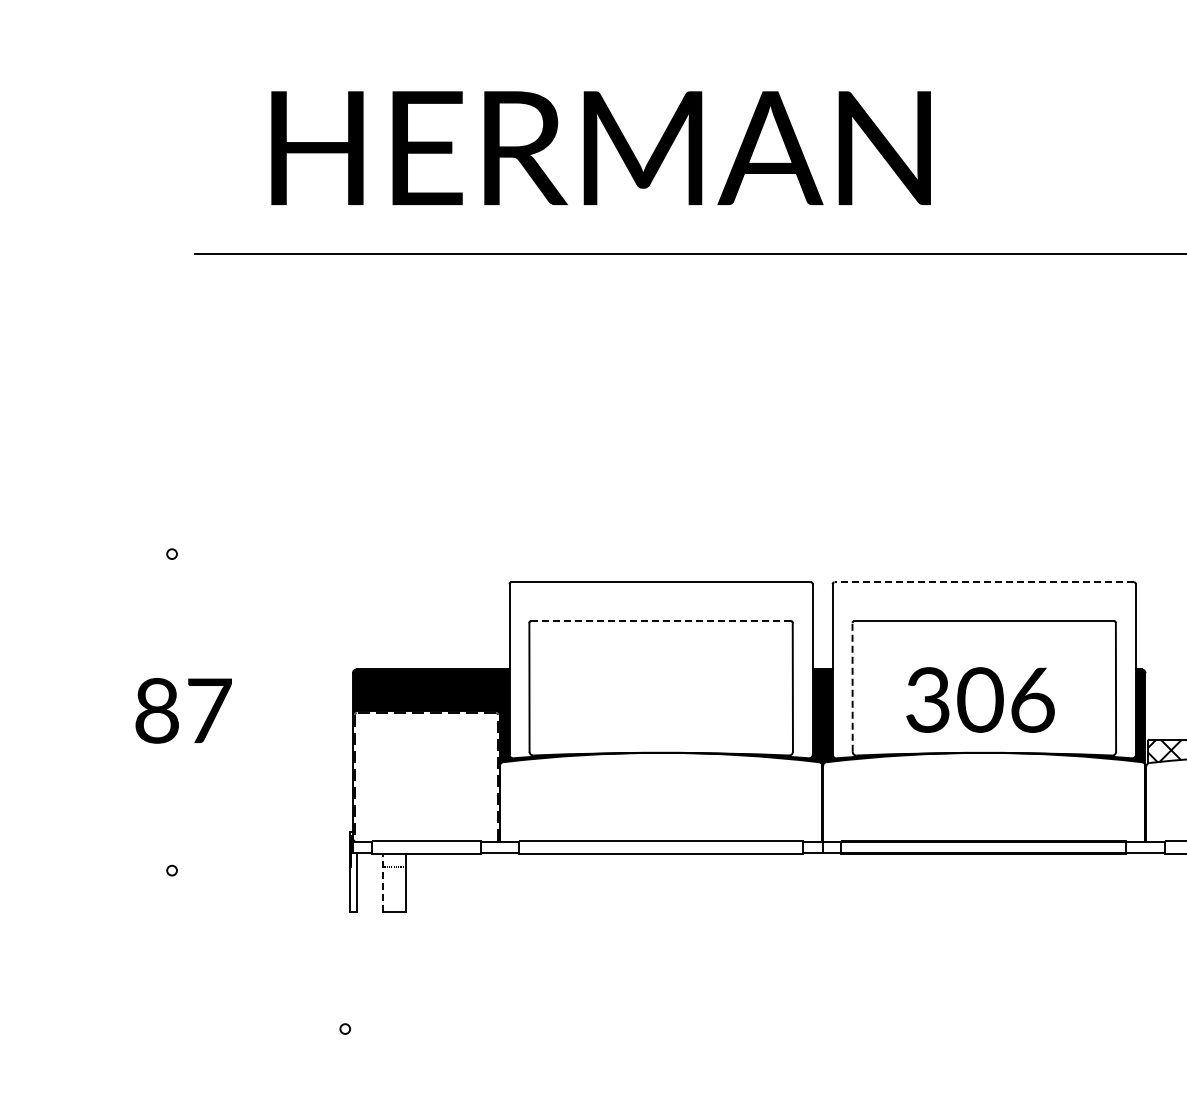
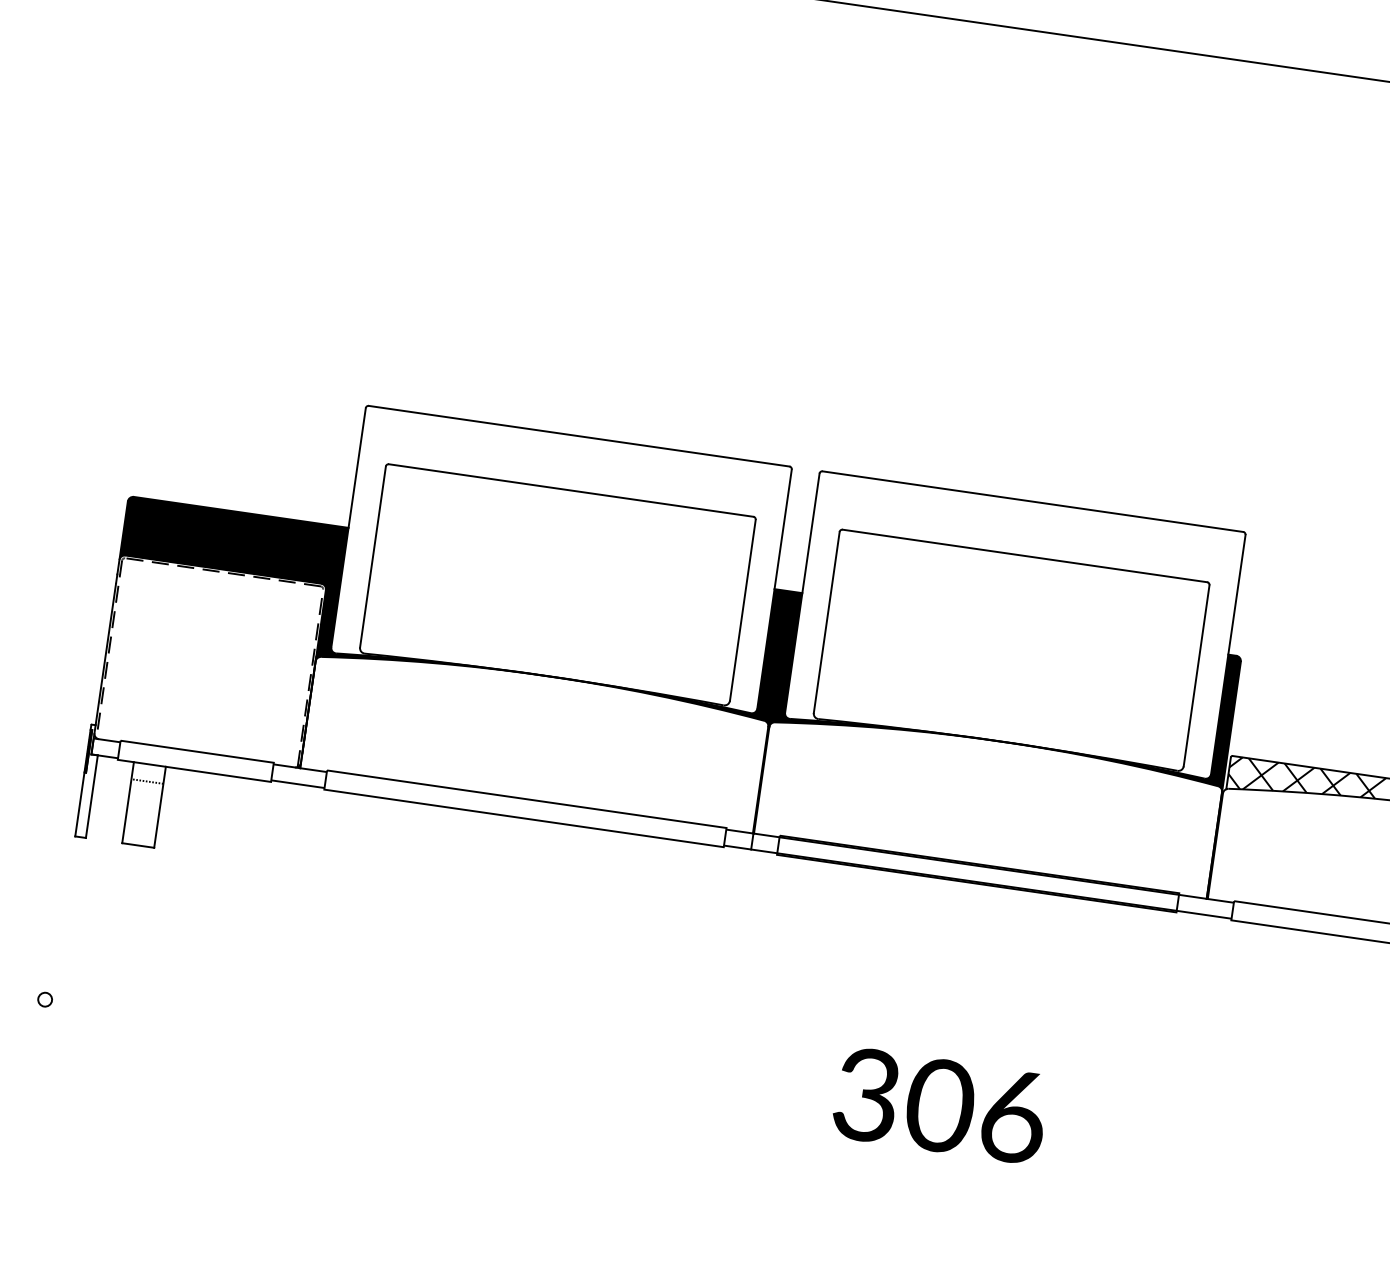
line: (984, 582) -> (1033, 501), dashed -> solid
line: (661, 620) -> (571, 489), dashed -> solid
line: (852, 686) -> (826, 621), dashed -> solid
text: (980, 699) -> (940, 1104), moved
line: (383, 883) -> (128, 803), dashed -> solid

